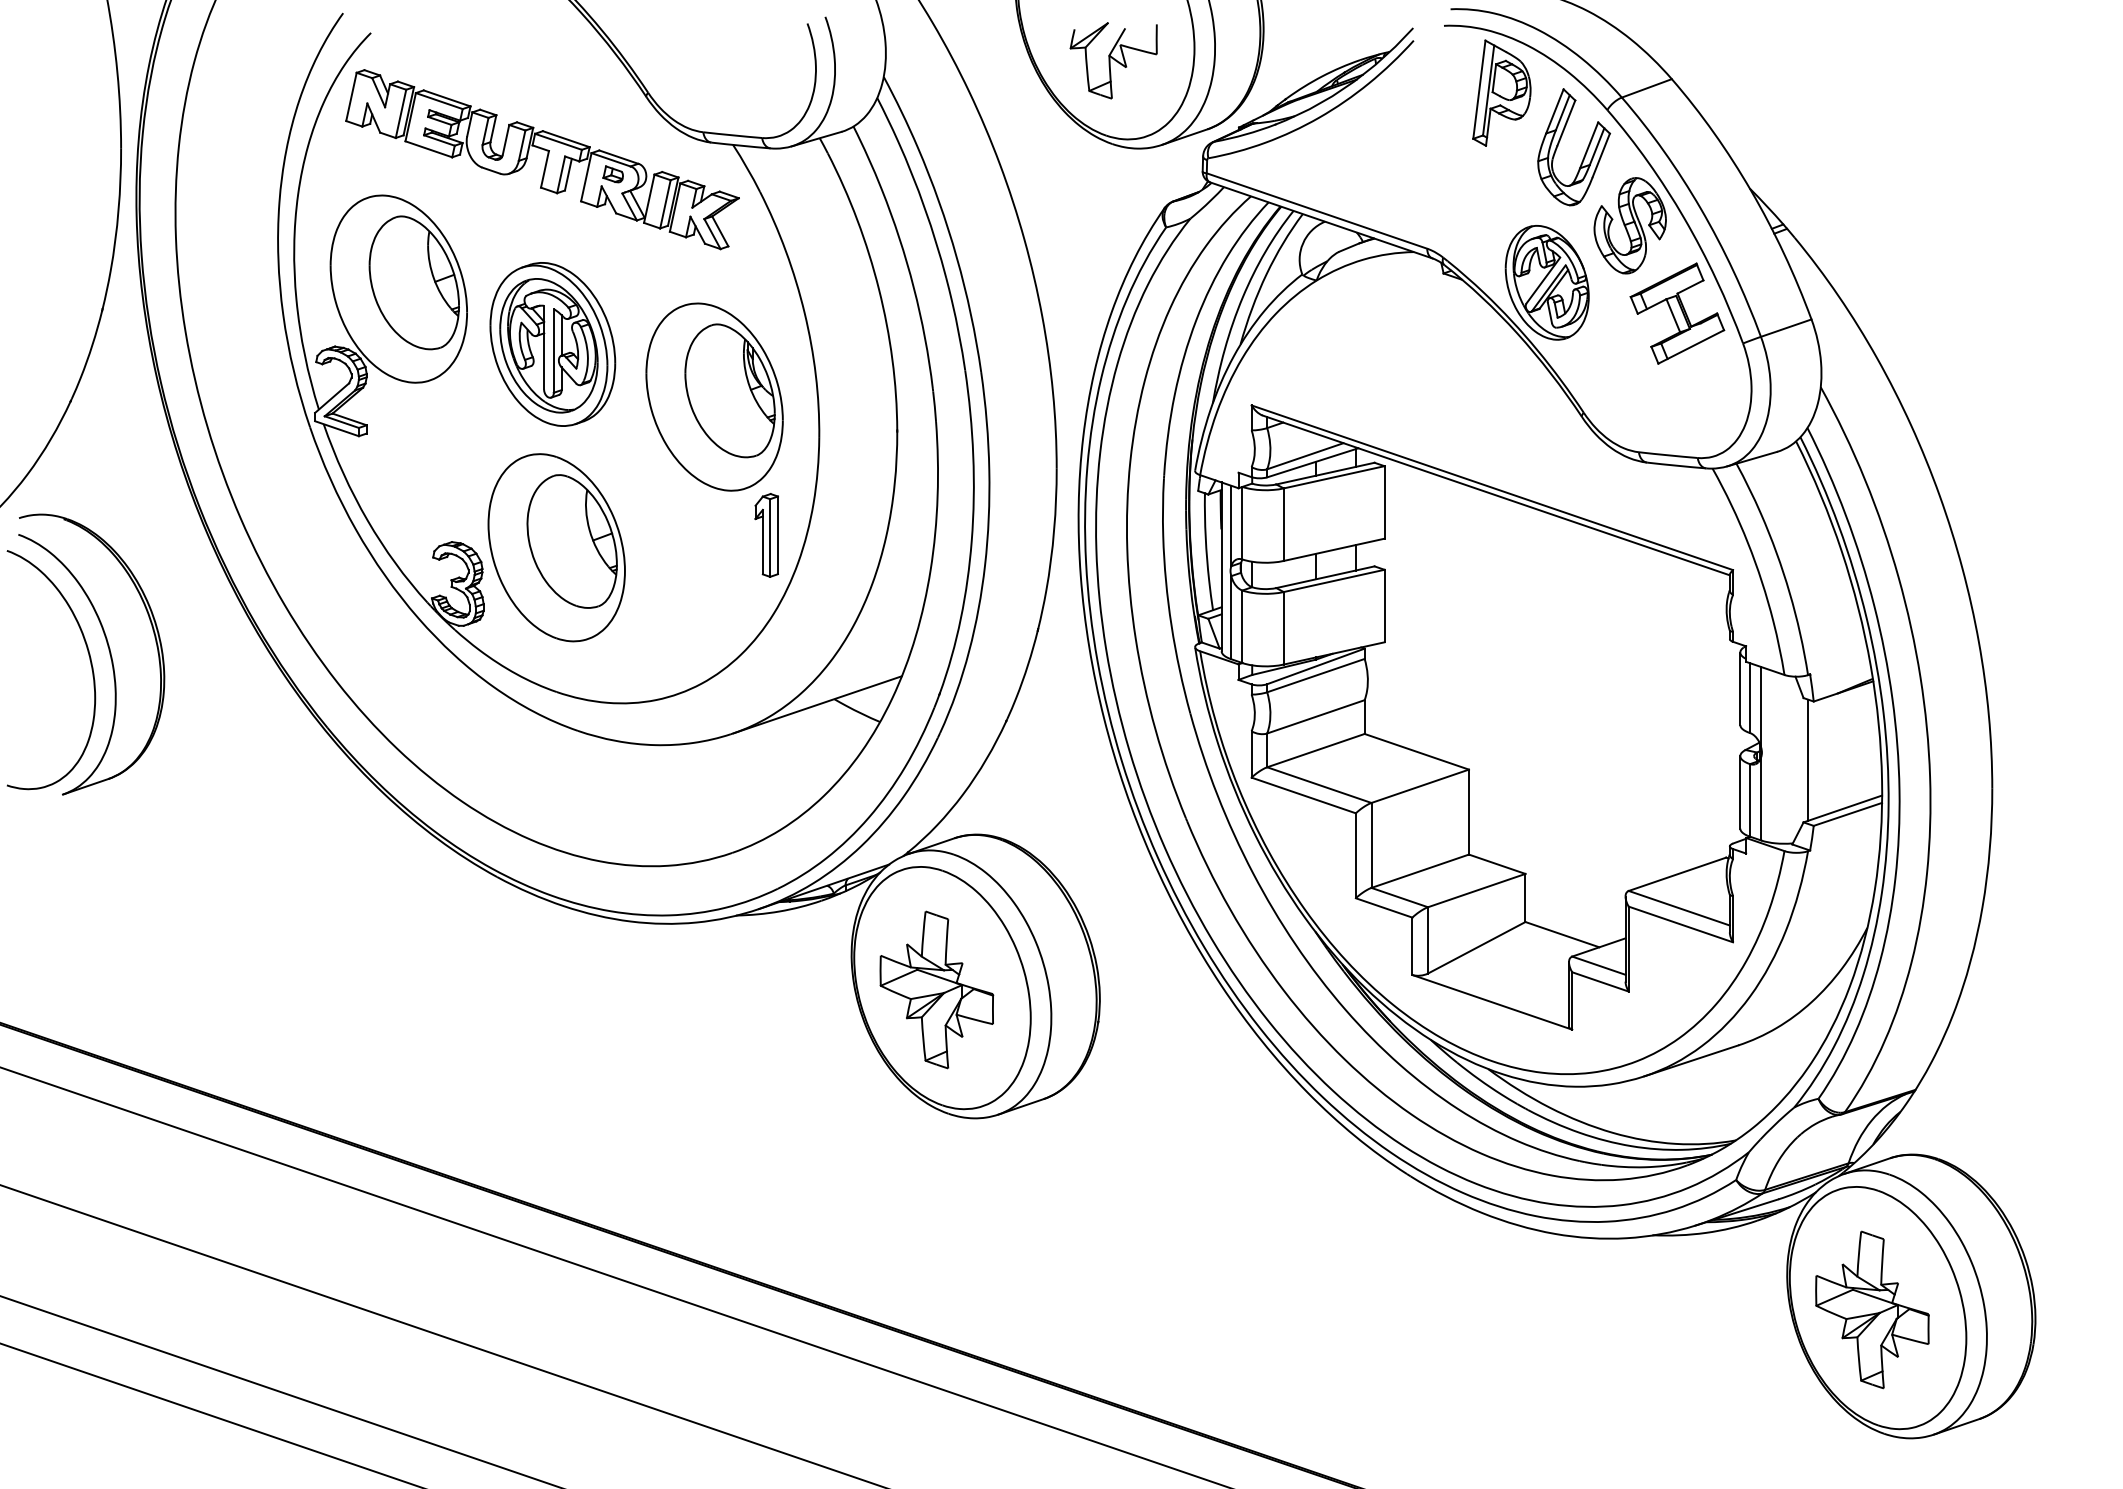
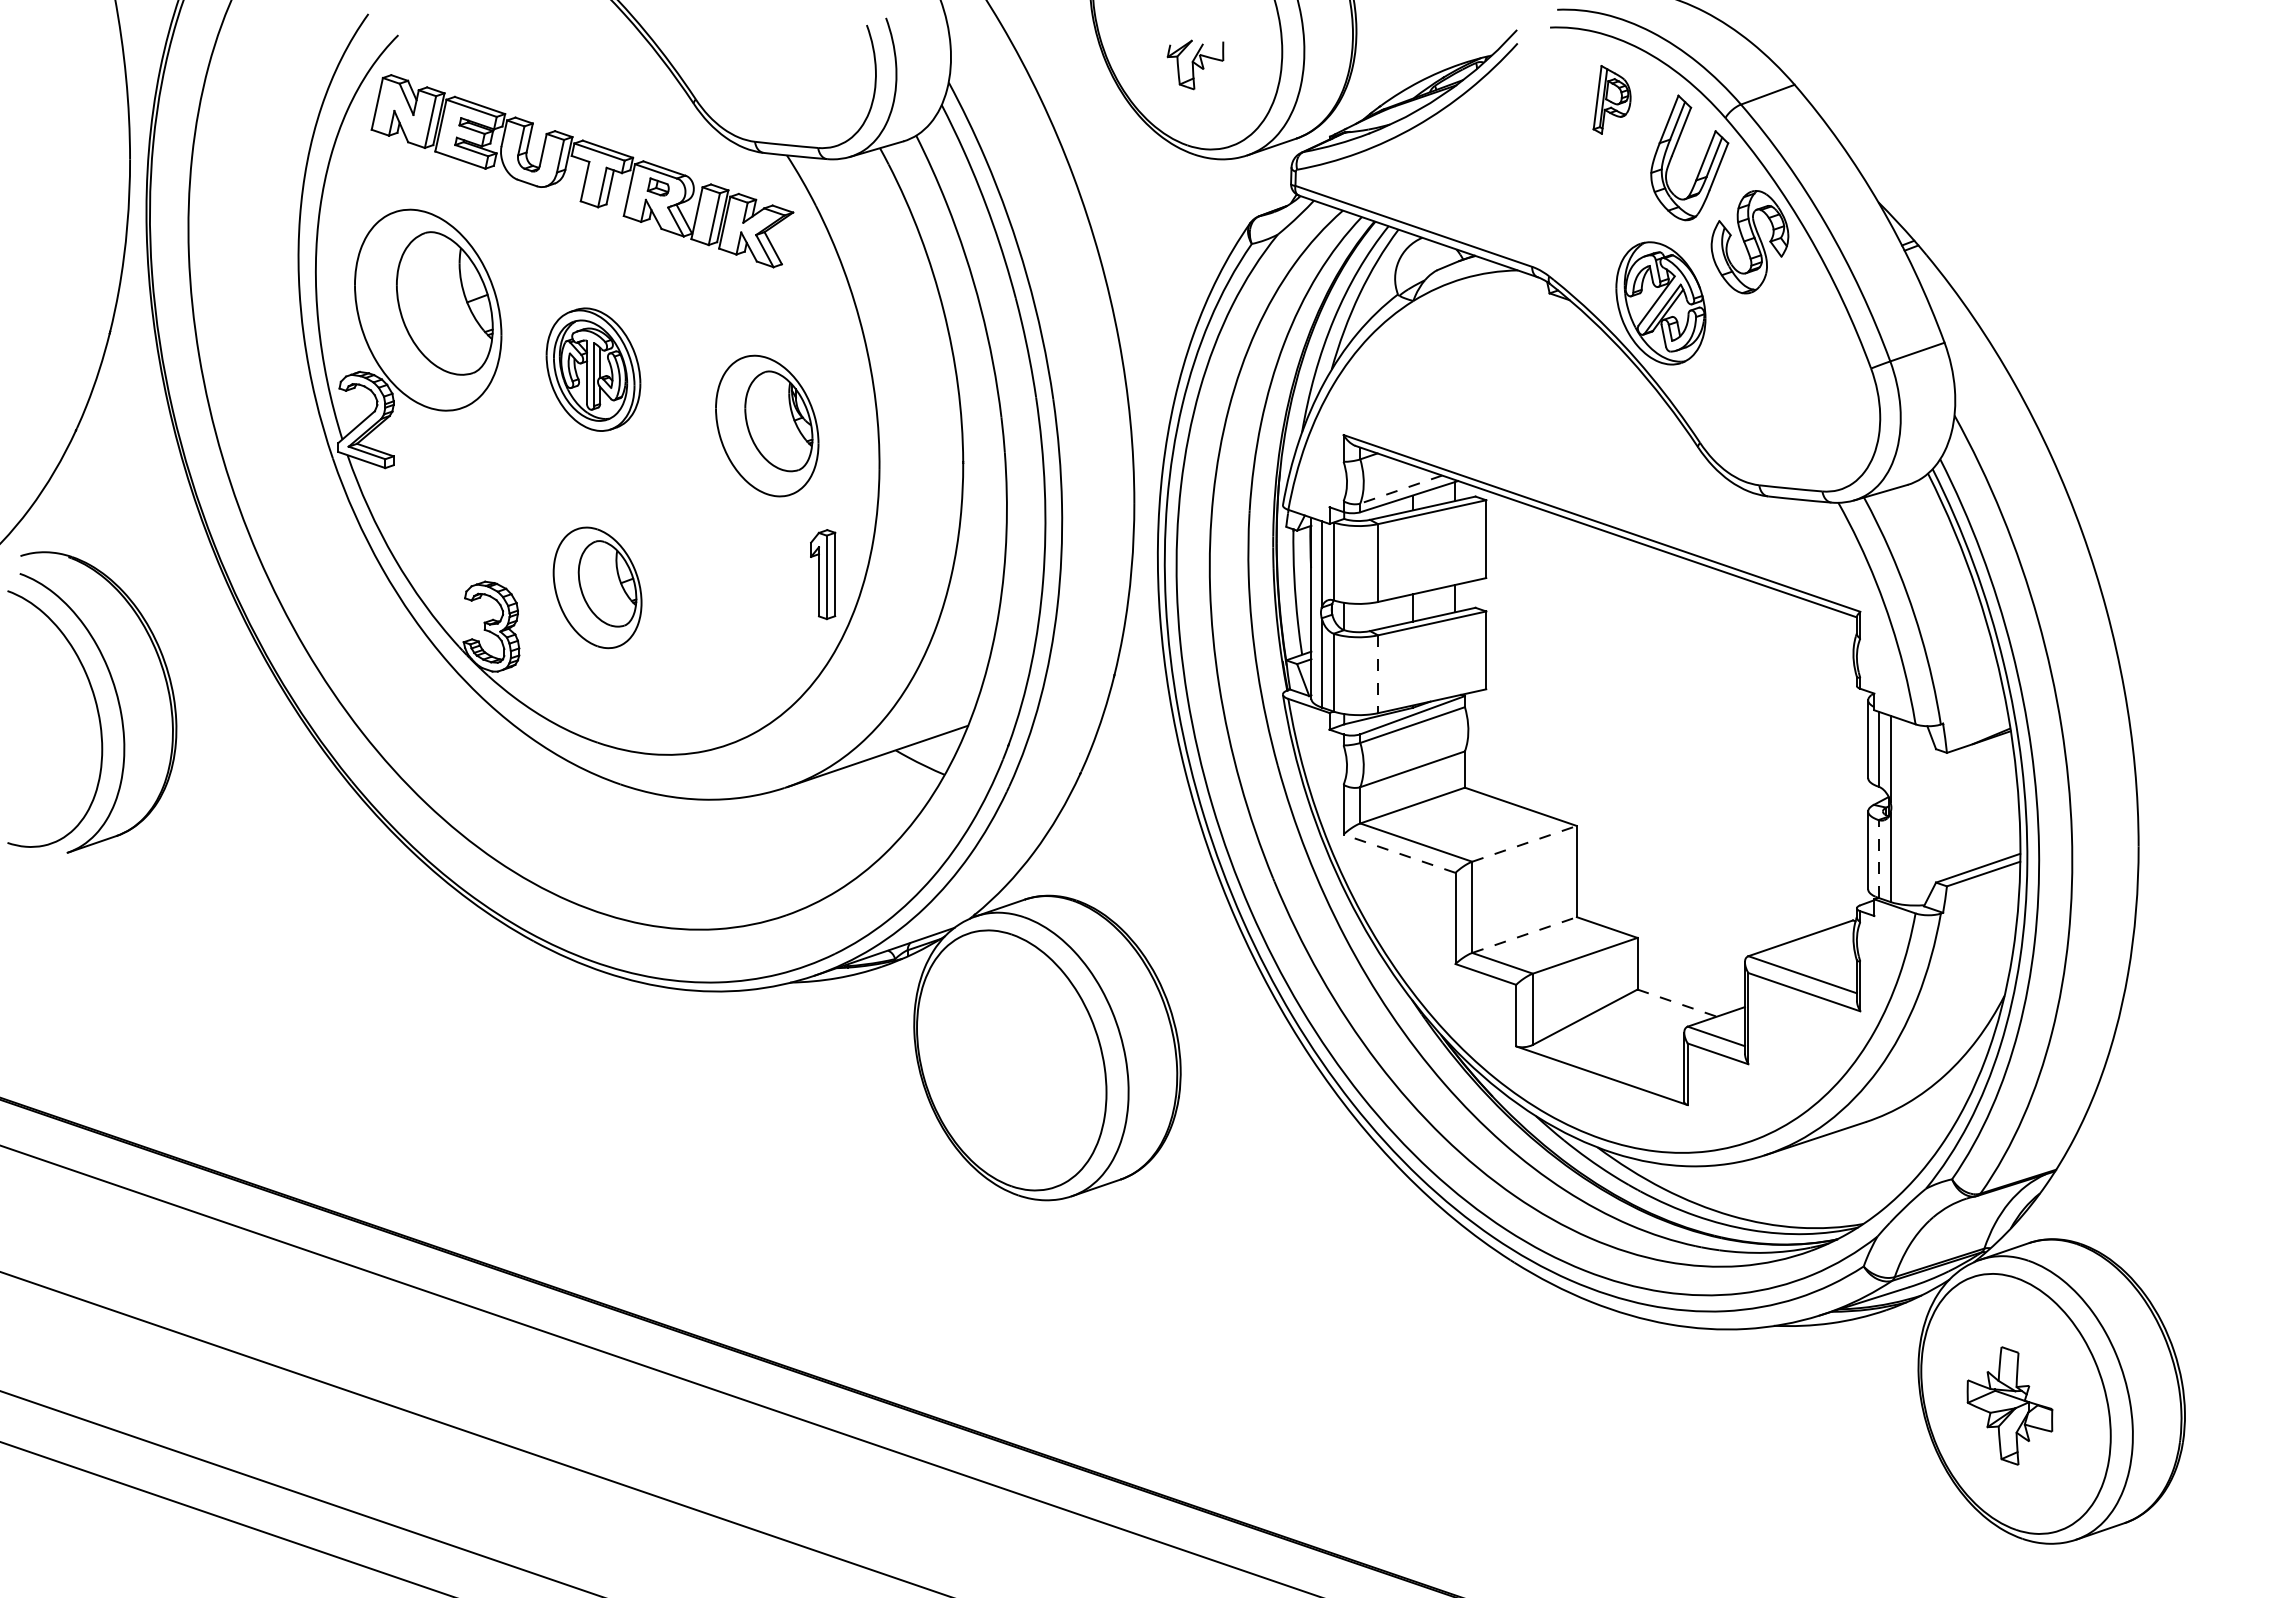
part: (1113, 60) -> (1195, 64), size x0.6
part: (1501, 92) -> (1611, 99), size x0.6
part: (1677, 313) -> (1800, 336), removed
part: (552, 344) -> (593, 369), size x0.7
part: (714, 396) -> (767, 425), size x0.7
line: (1304, 456) -> (1400, 489), solid -> dashed
part: (556, 547) -> (597, 587), size x0.6
line: (1284, 628) -> (1378, 674), solid -> dashed
line: (1807, 759) -> (1940, 815), removed
line: (1421, 785) -> (1525, 843), solid -> dashed
line: (1303, 795) -> (1399, 853), solid -> dashed
line: (1749, 800) -> (1878, 859), solid -> dashed
line: (1421, 870) -> (1525, 934), solid -> dashed
line: (1562, 935) -> (1677, 1003), solid -> dashed
part: (936, 989) -> (1005, 1062), removed
part: (1871, 1309) -> (2009, 1405), size x0.7

